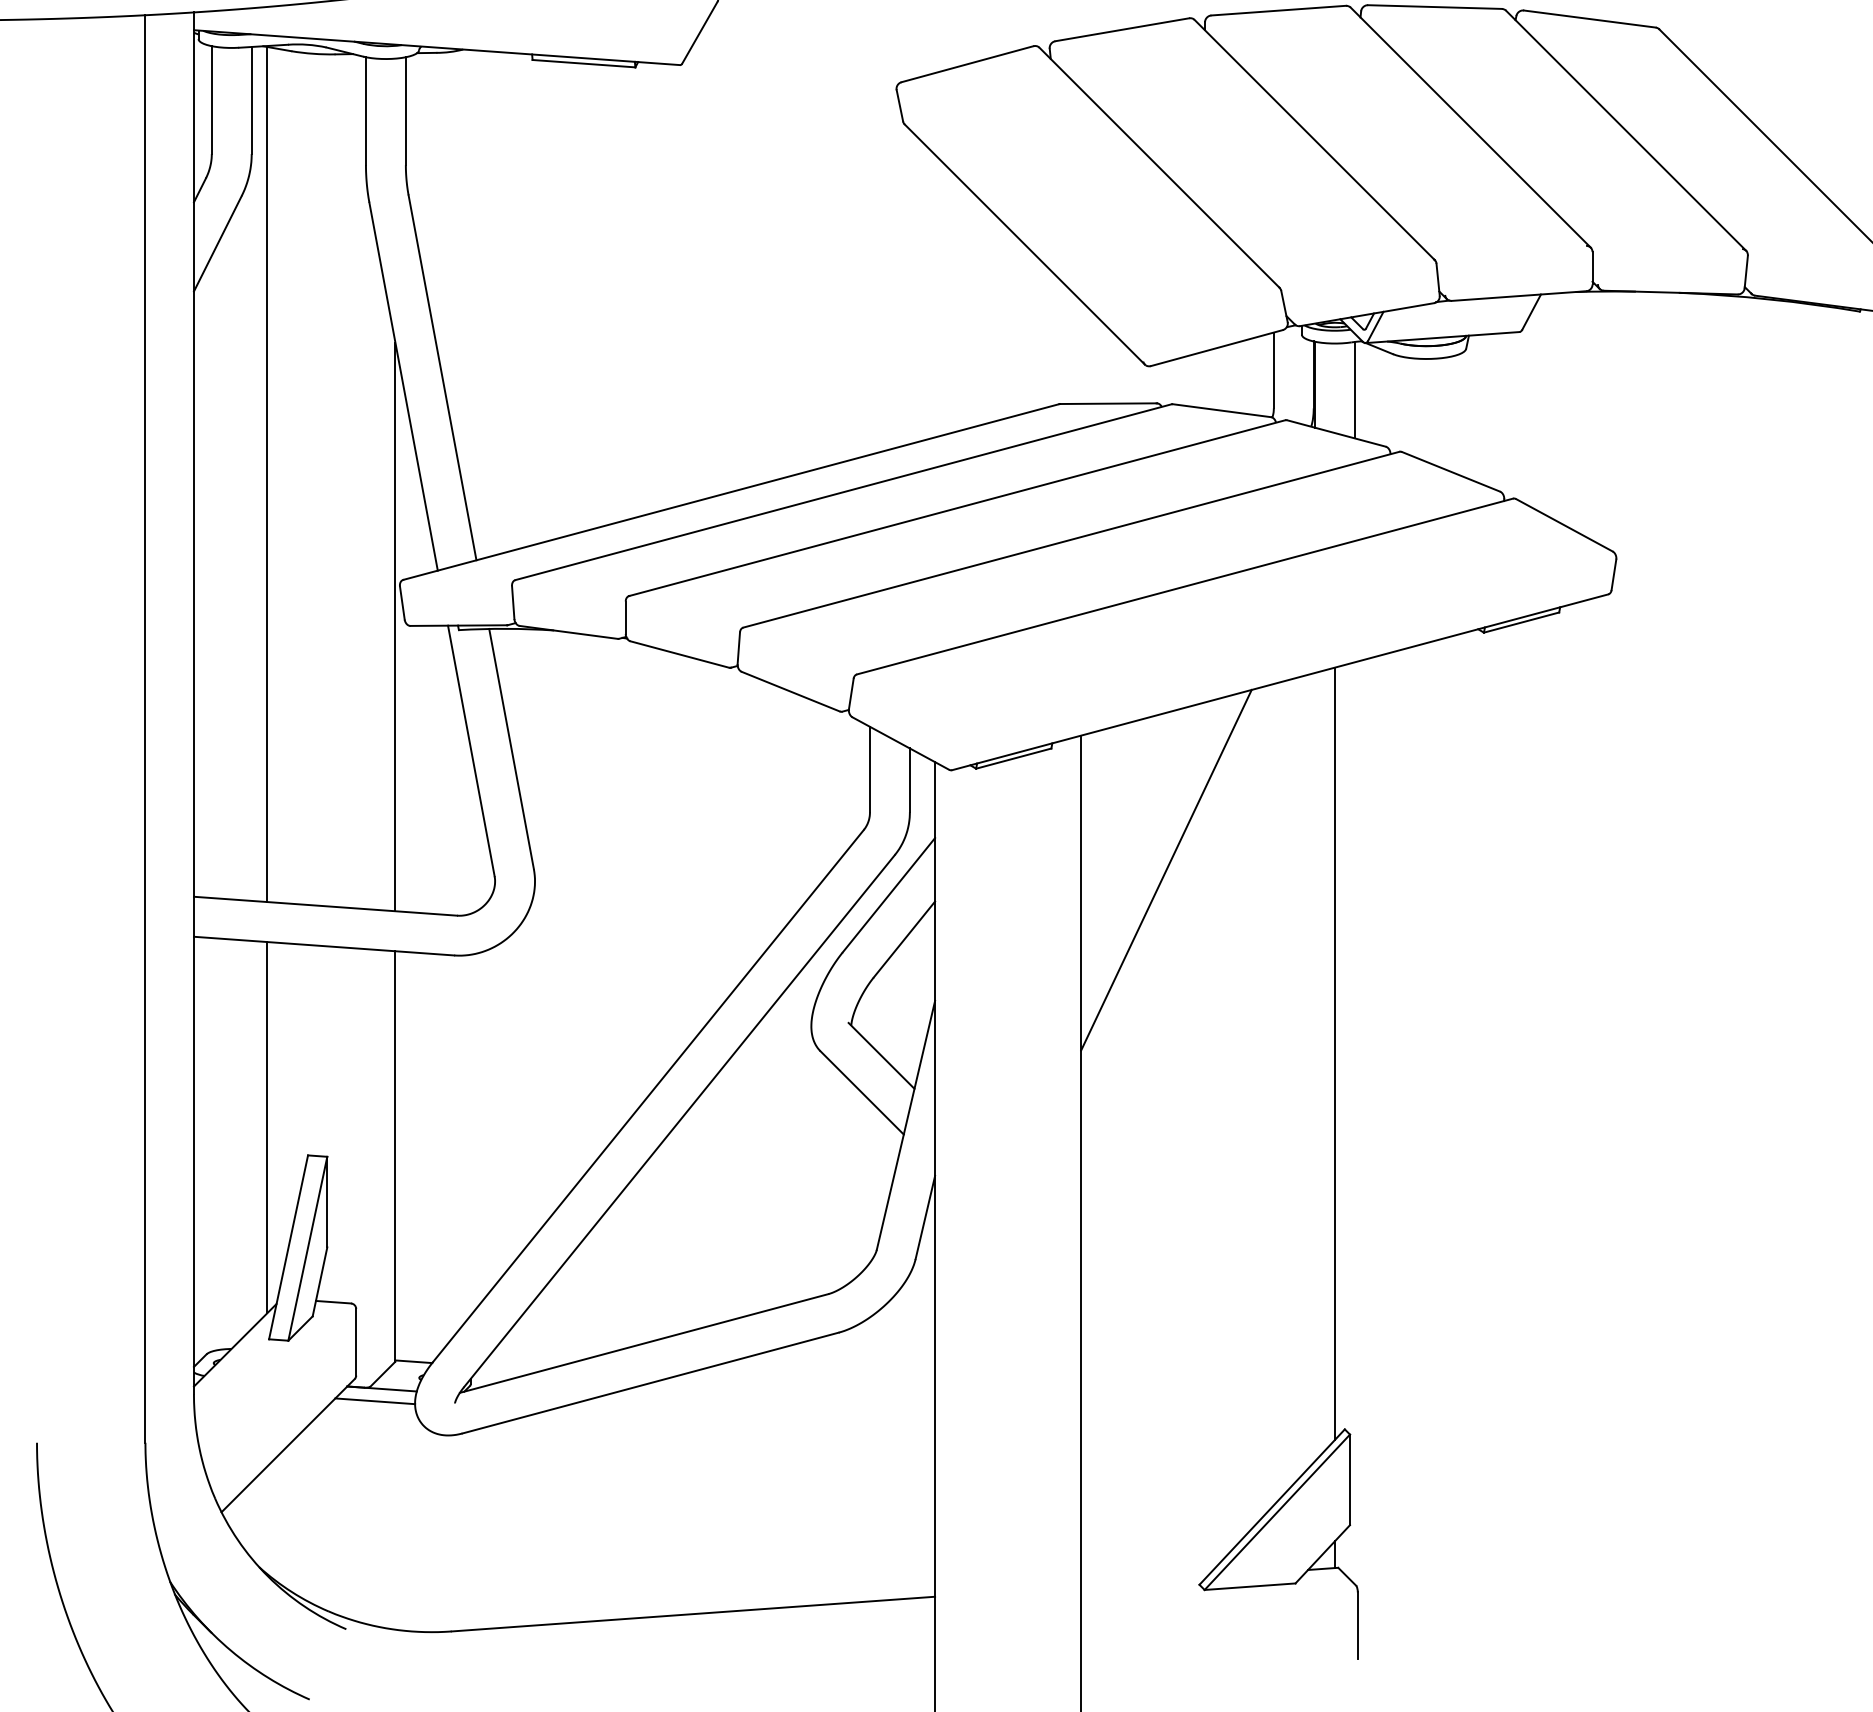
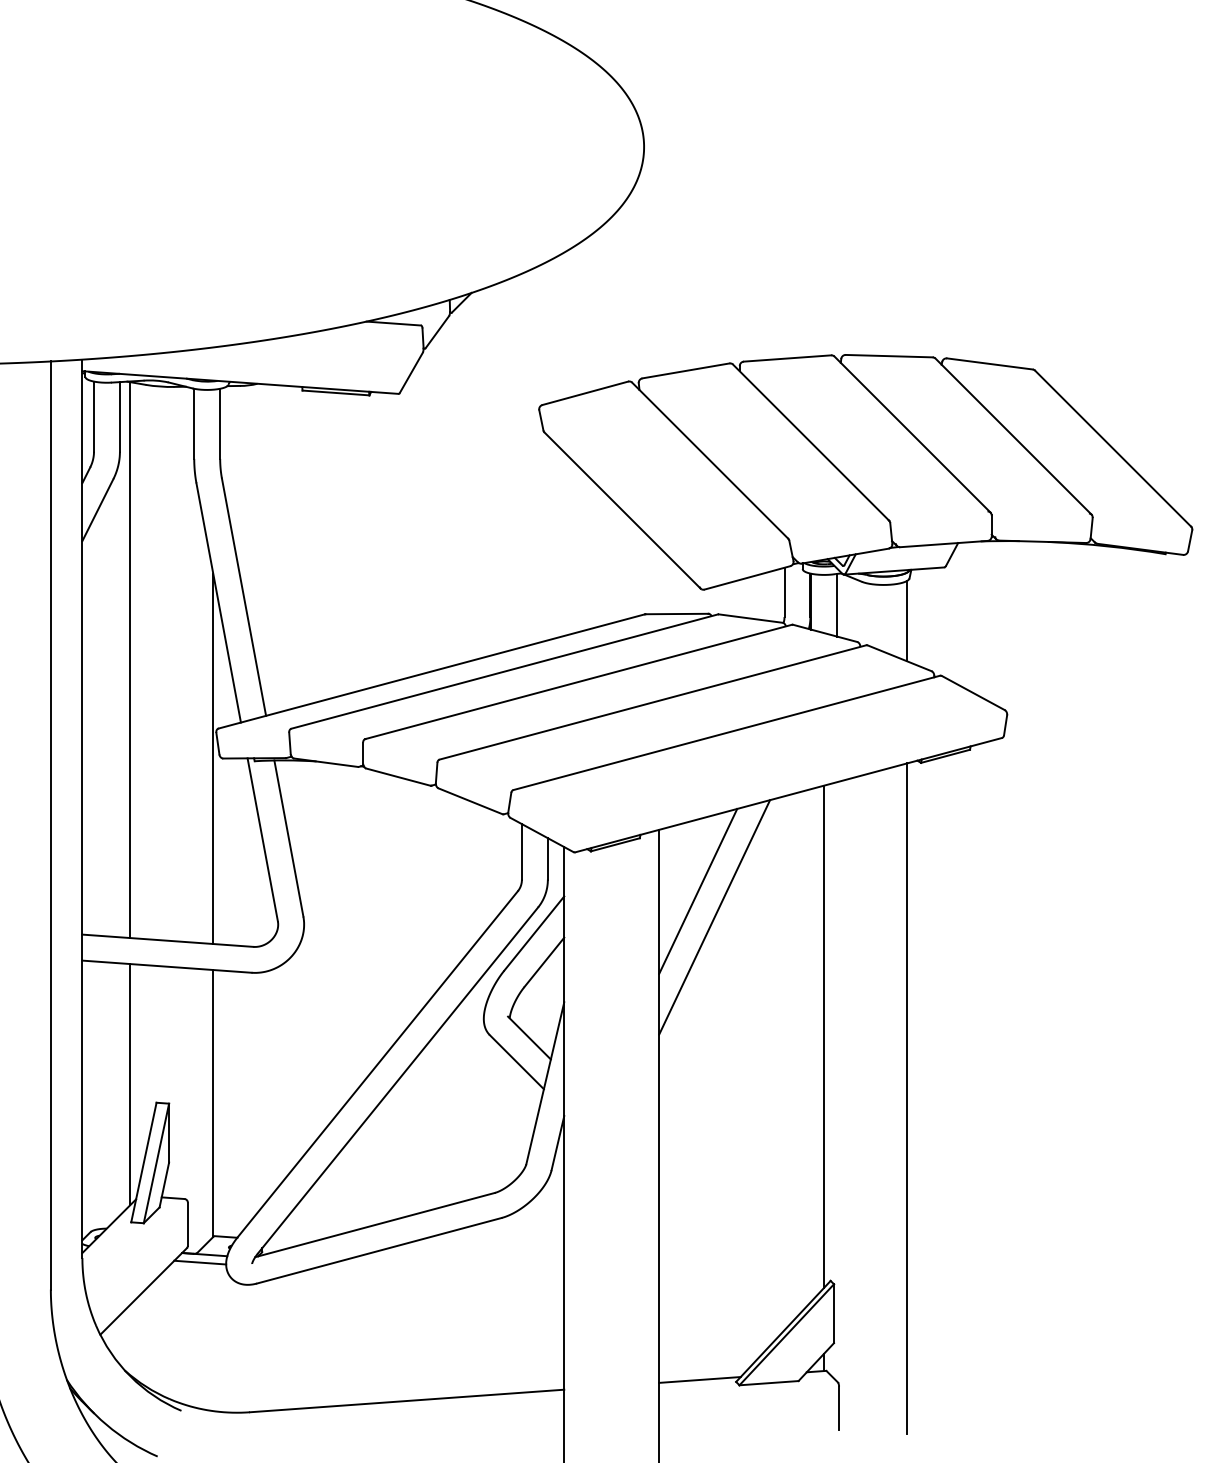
line: (1463, 413) -> (907, 620), added
line: (1141, 828) -> (698, 890), added
line: (1463, 1148) -> (907, 1098), added
line: (1143, 1581) -> (699, 1379), added

